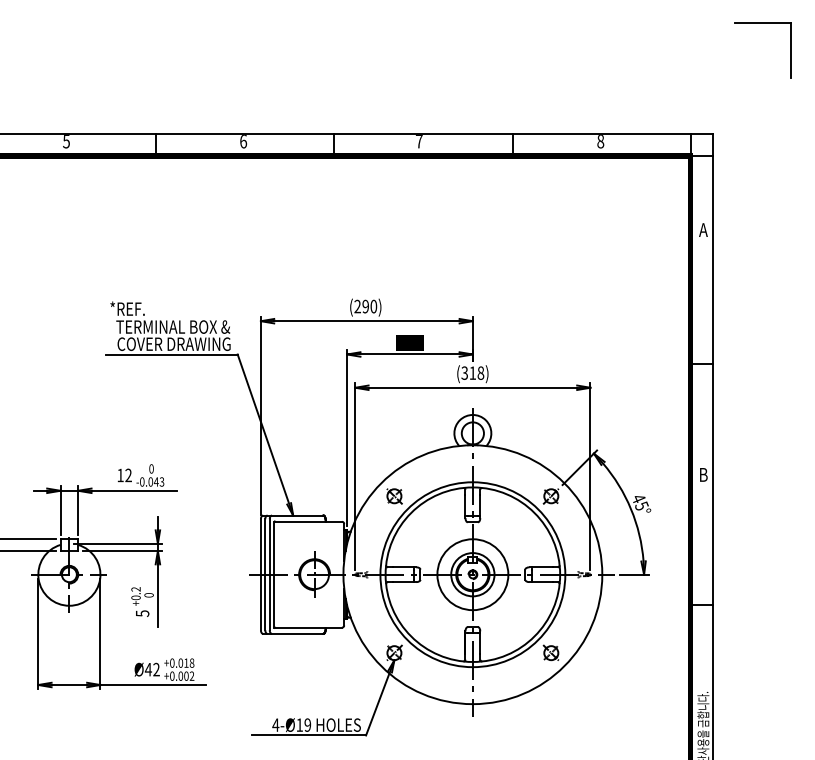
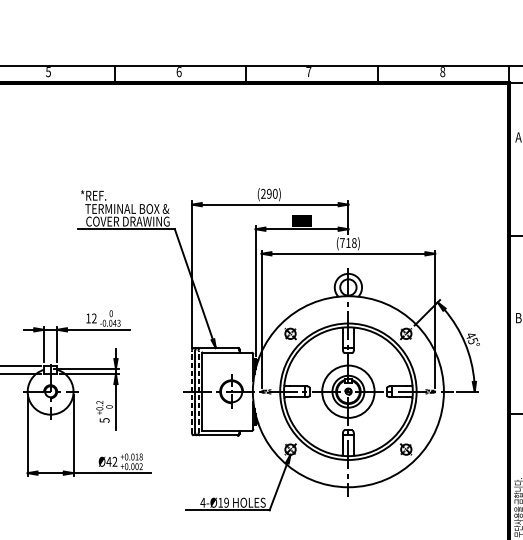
text: (464, 372) -> (342, 242), (318) -> (718)
line: (260, 574) -> (191, 391), solid -> dashed
line: (269, 574) -> (198, 391), solid -> dashed

